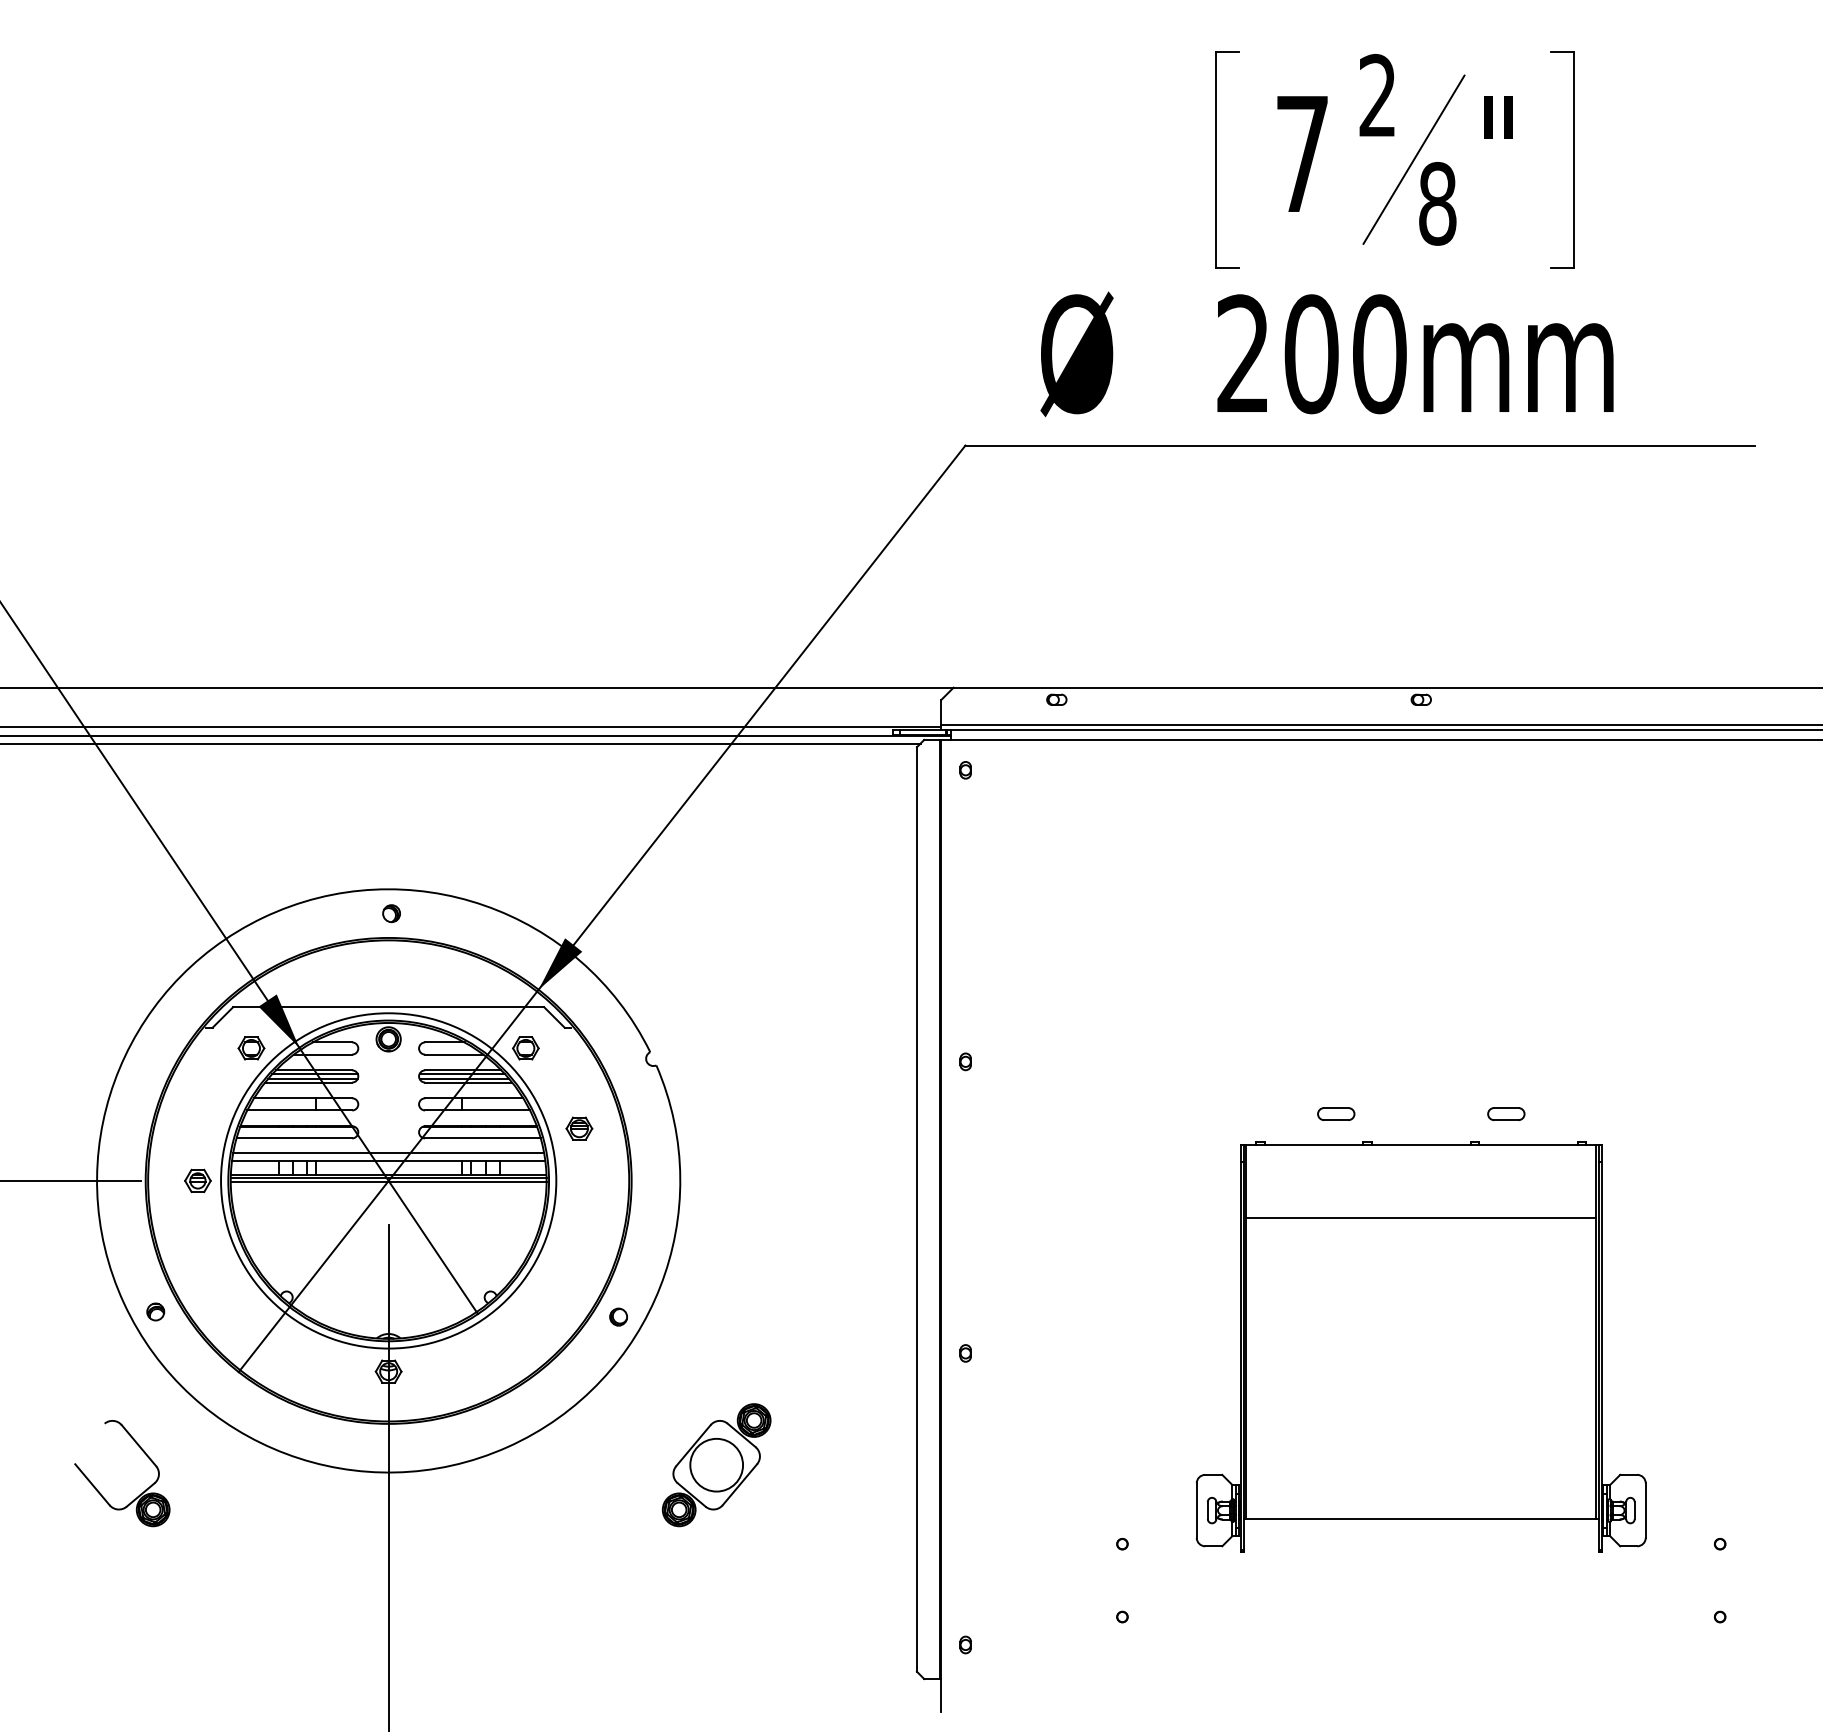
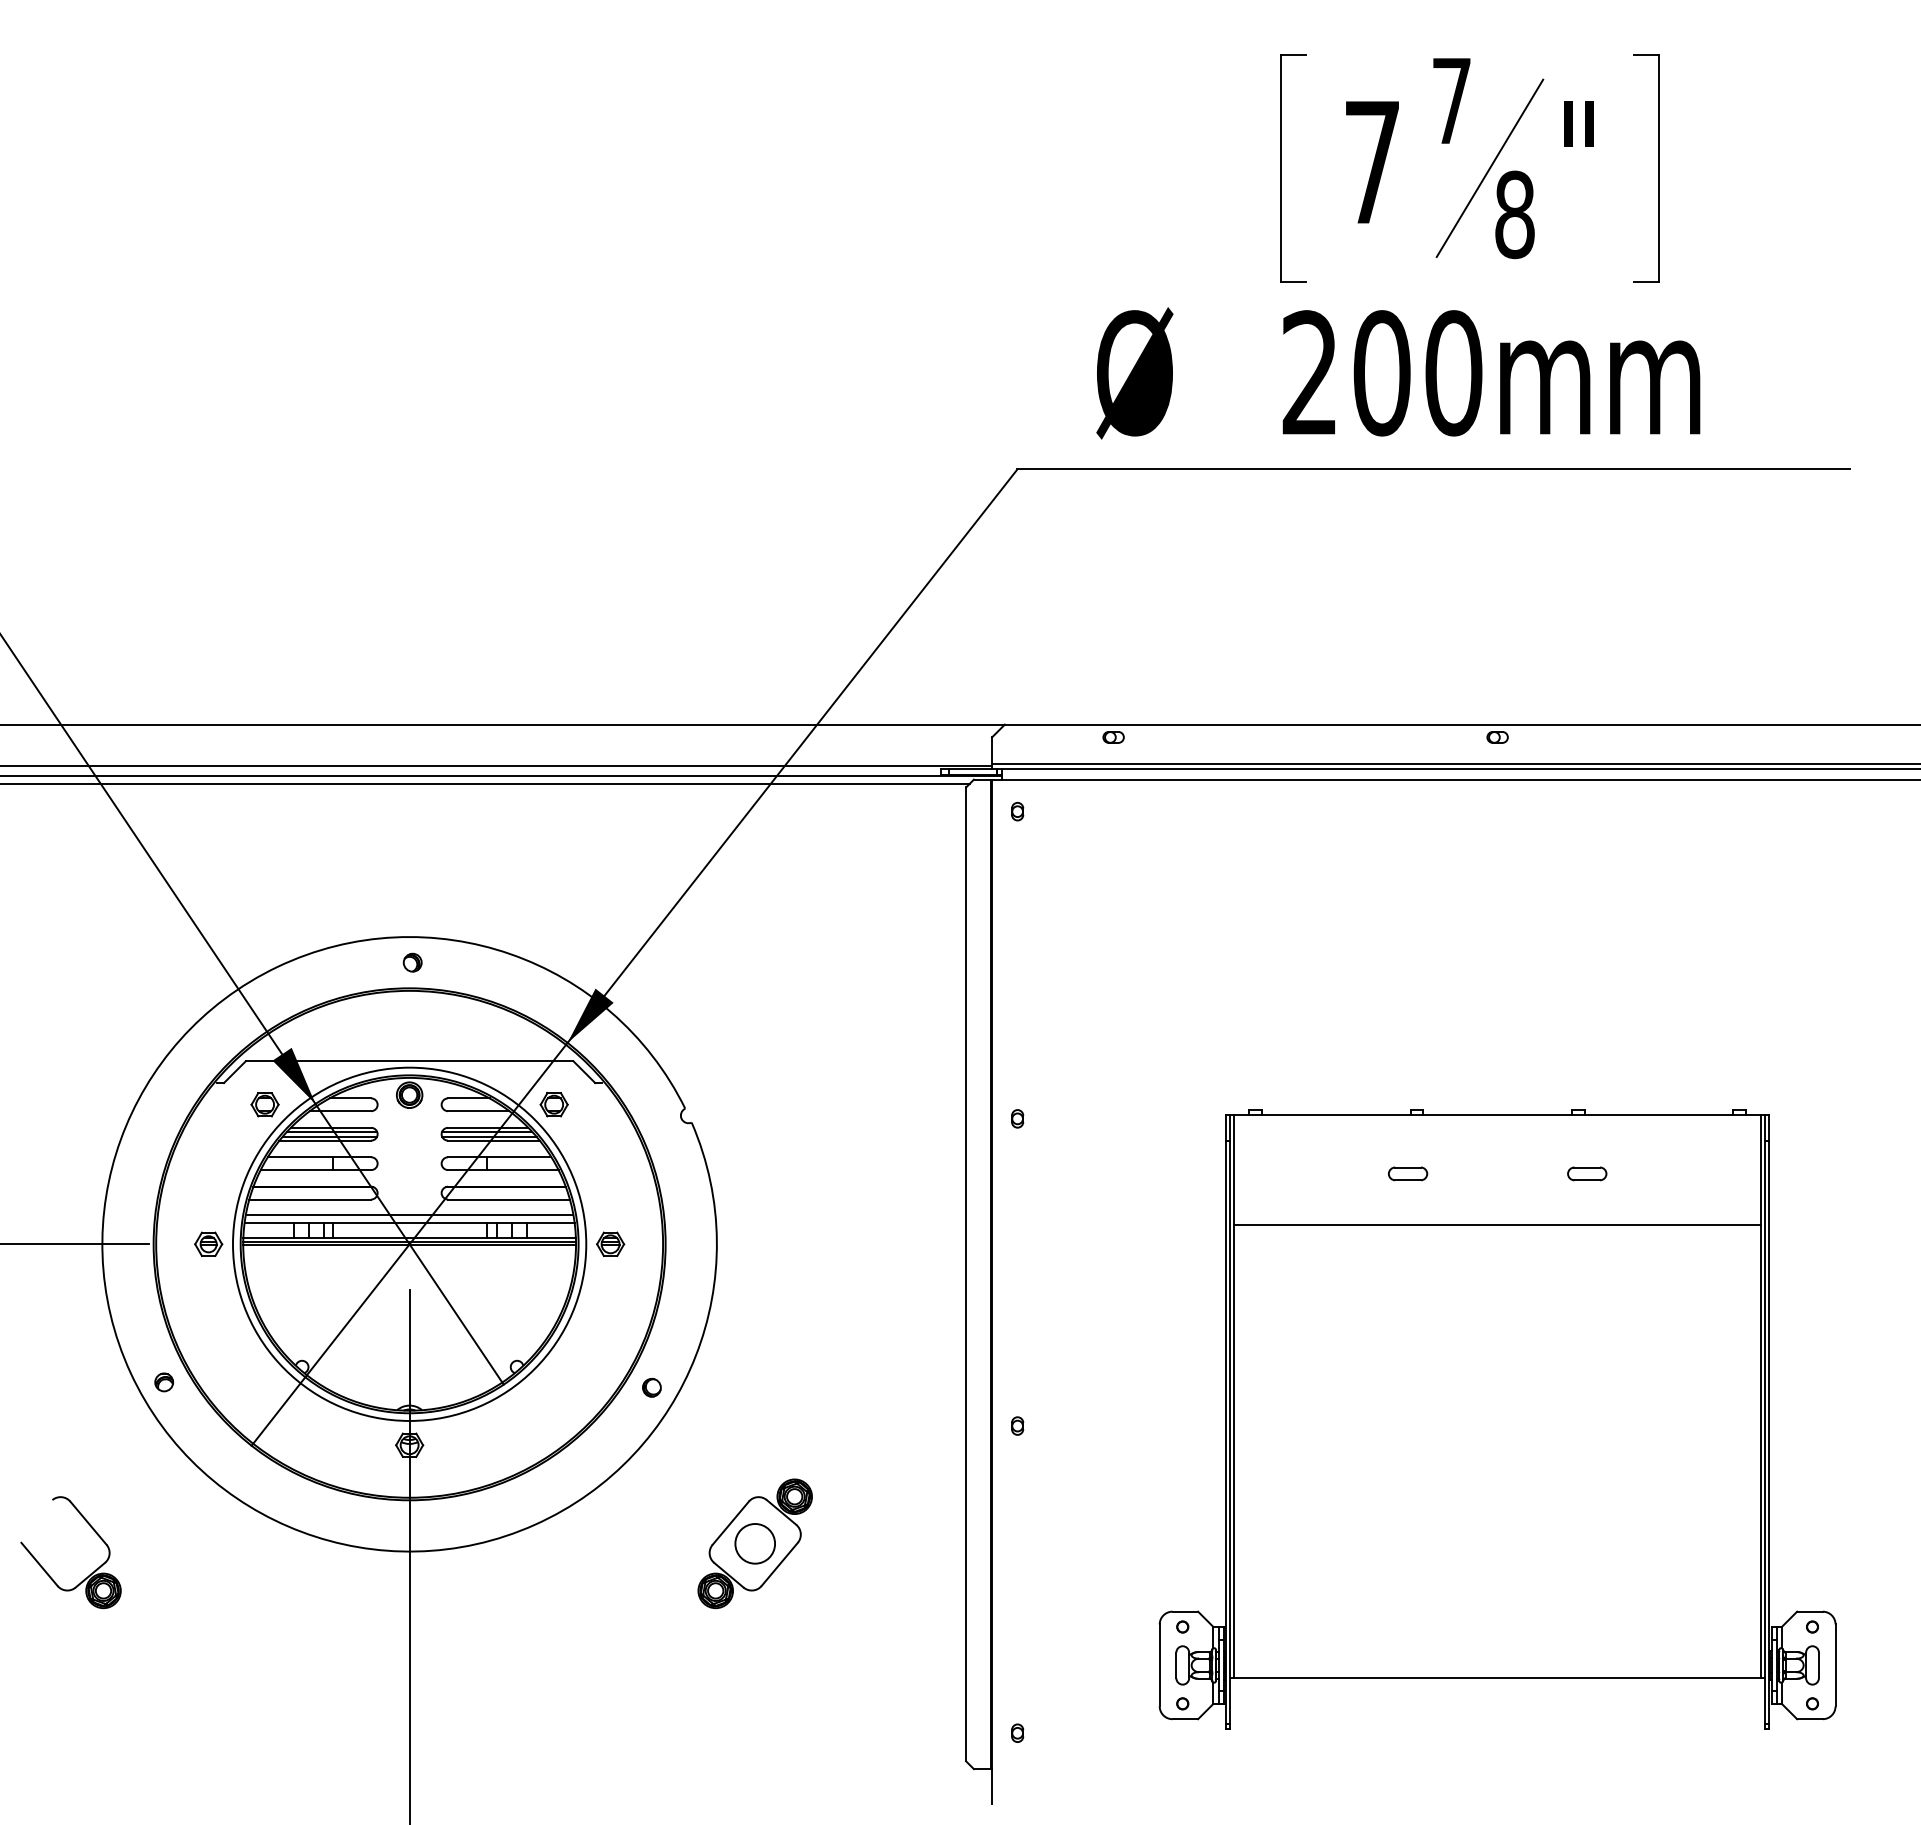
text: (1377, 94) -> (1451, 99), 2 -> 7
part: (579, 1127) -> (610, 1243), moved
part: (1421, 1347) -> (1497, 1419), size x1.43
circle: (716, 1464) -> (755, 1543), size x0.71
part: (140, 1493) -> (90, 1573), moved

